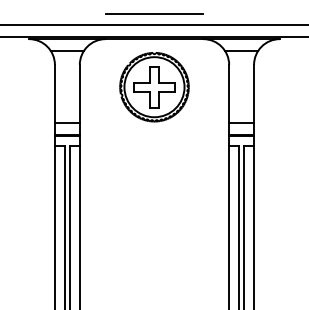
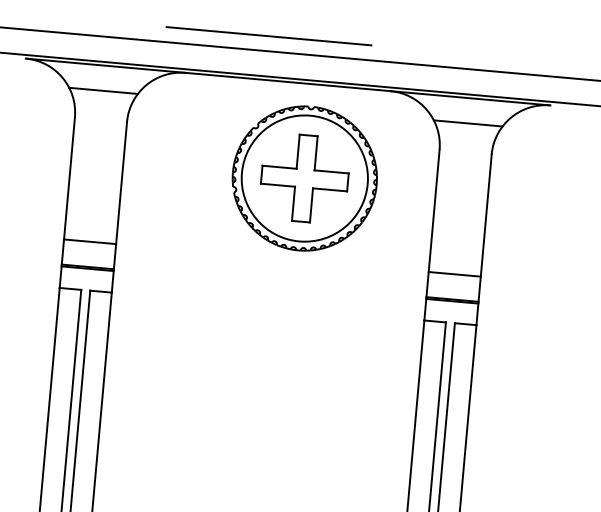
line: (154, 13) -> (269, 34), moved
part: (154, 87) -> (304, 179), moved

